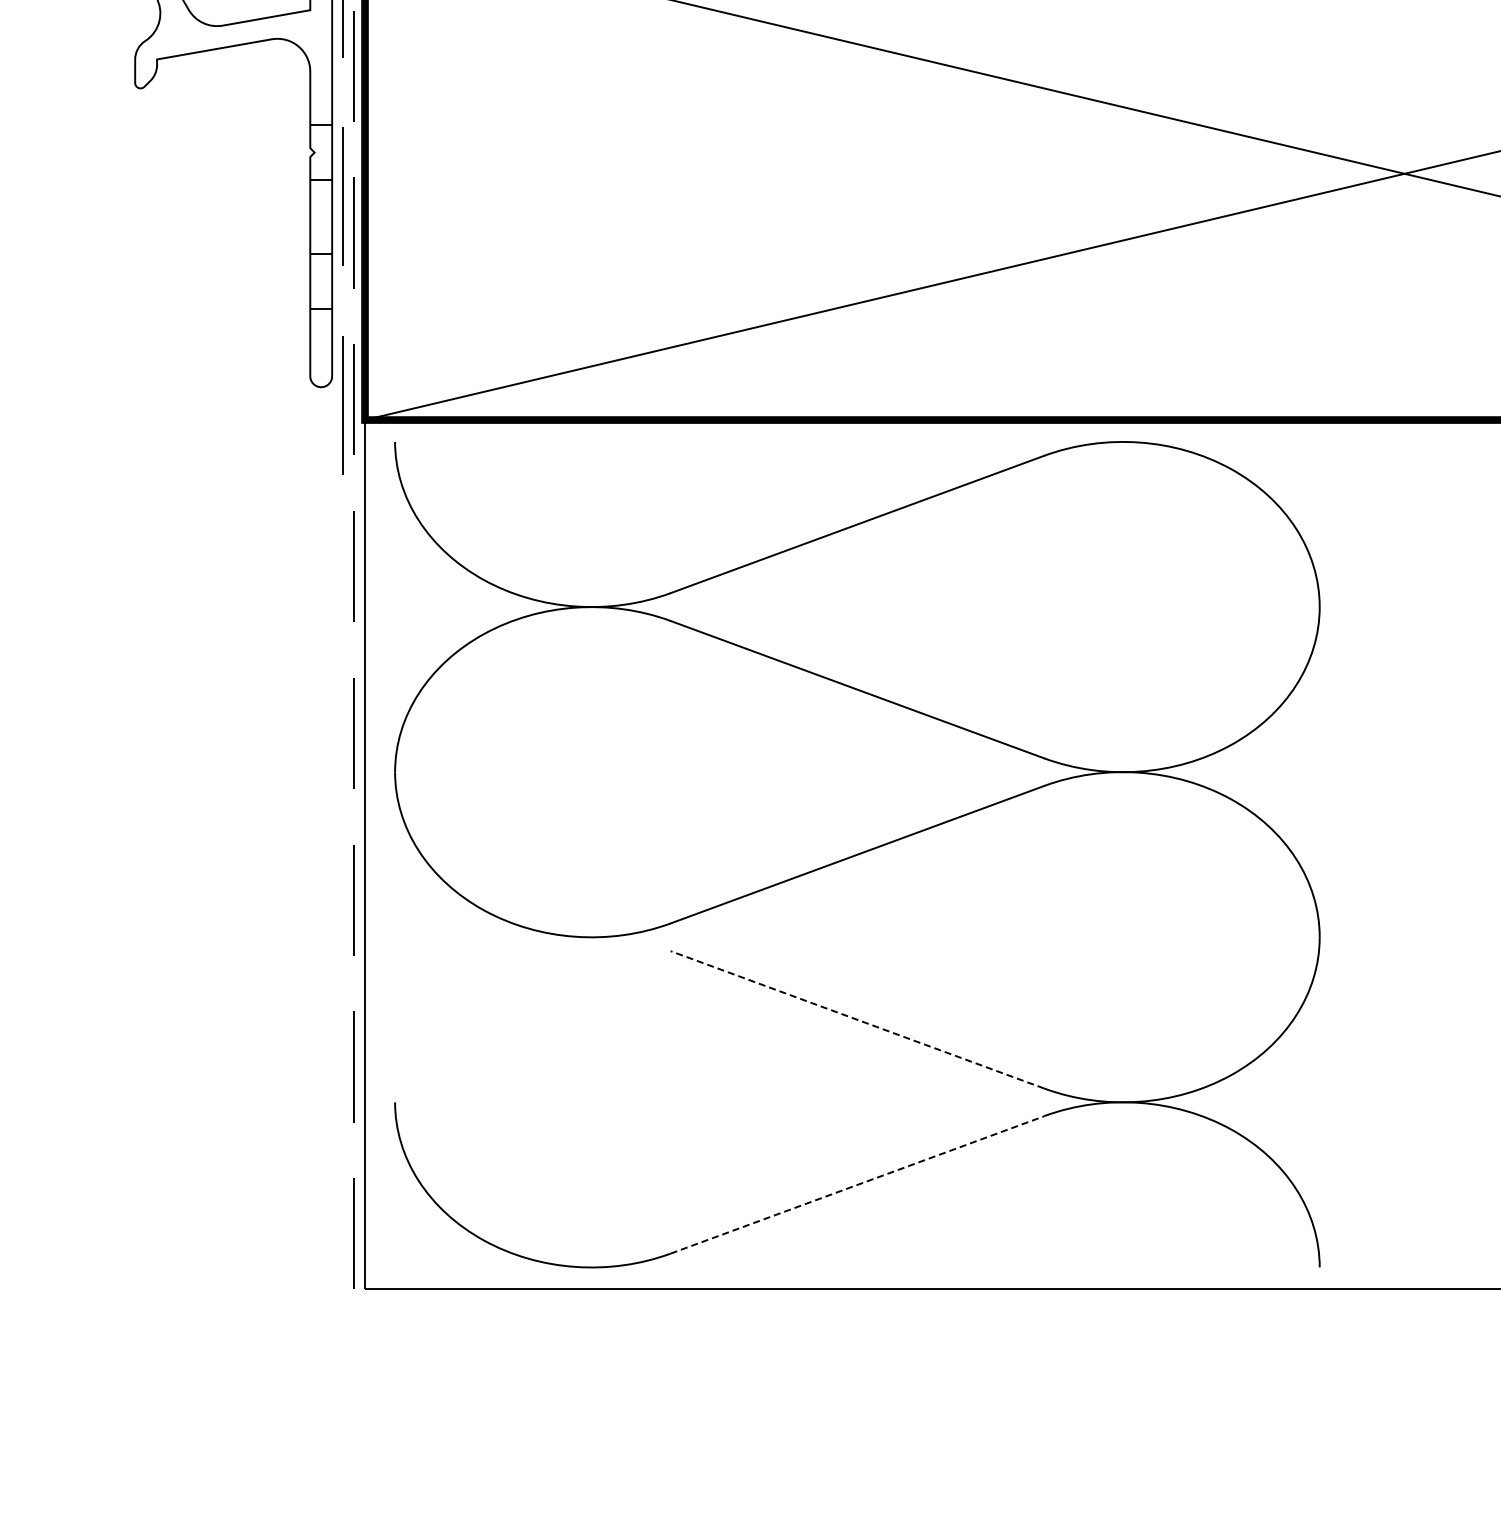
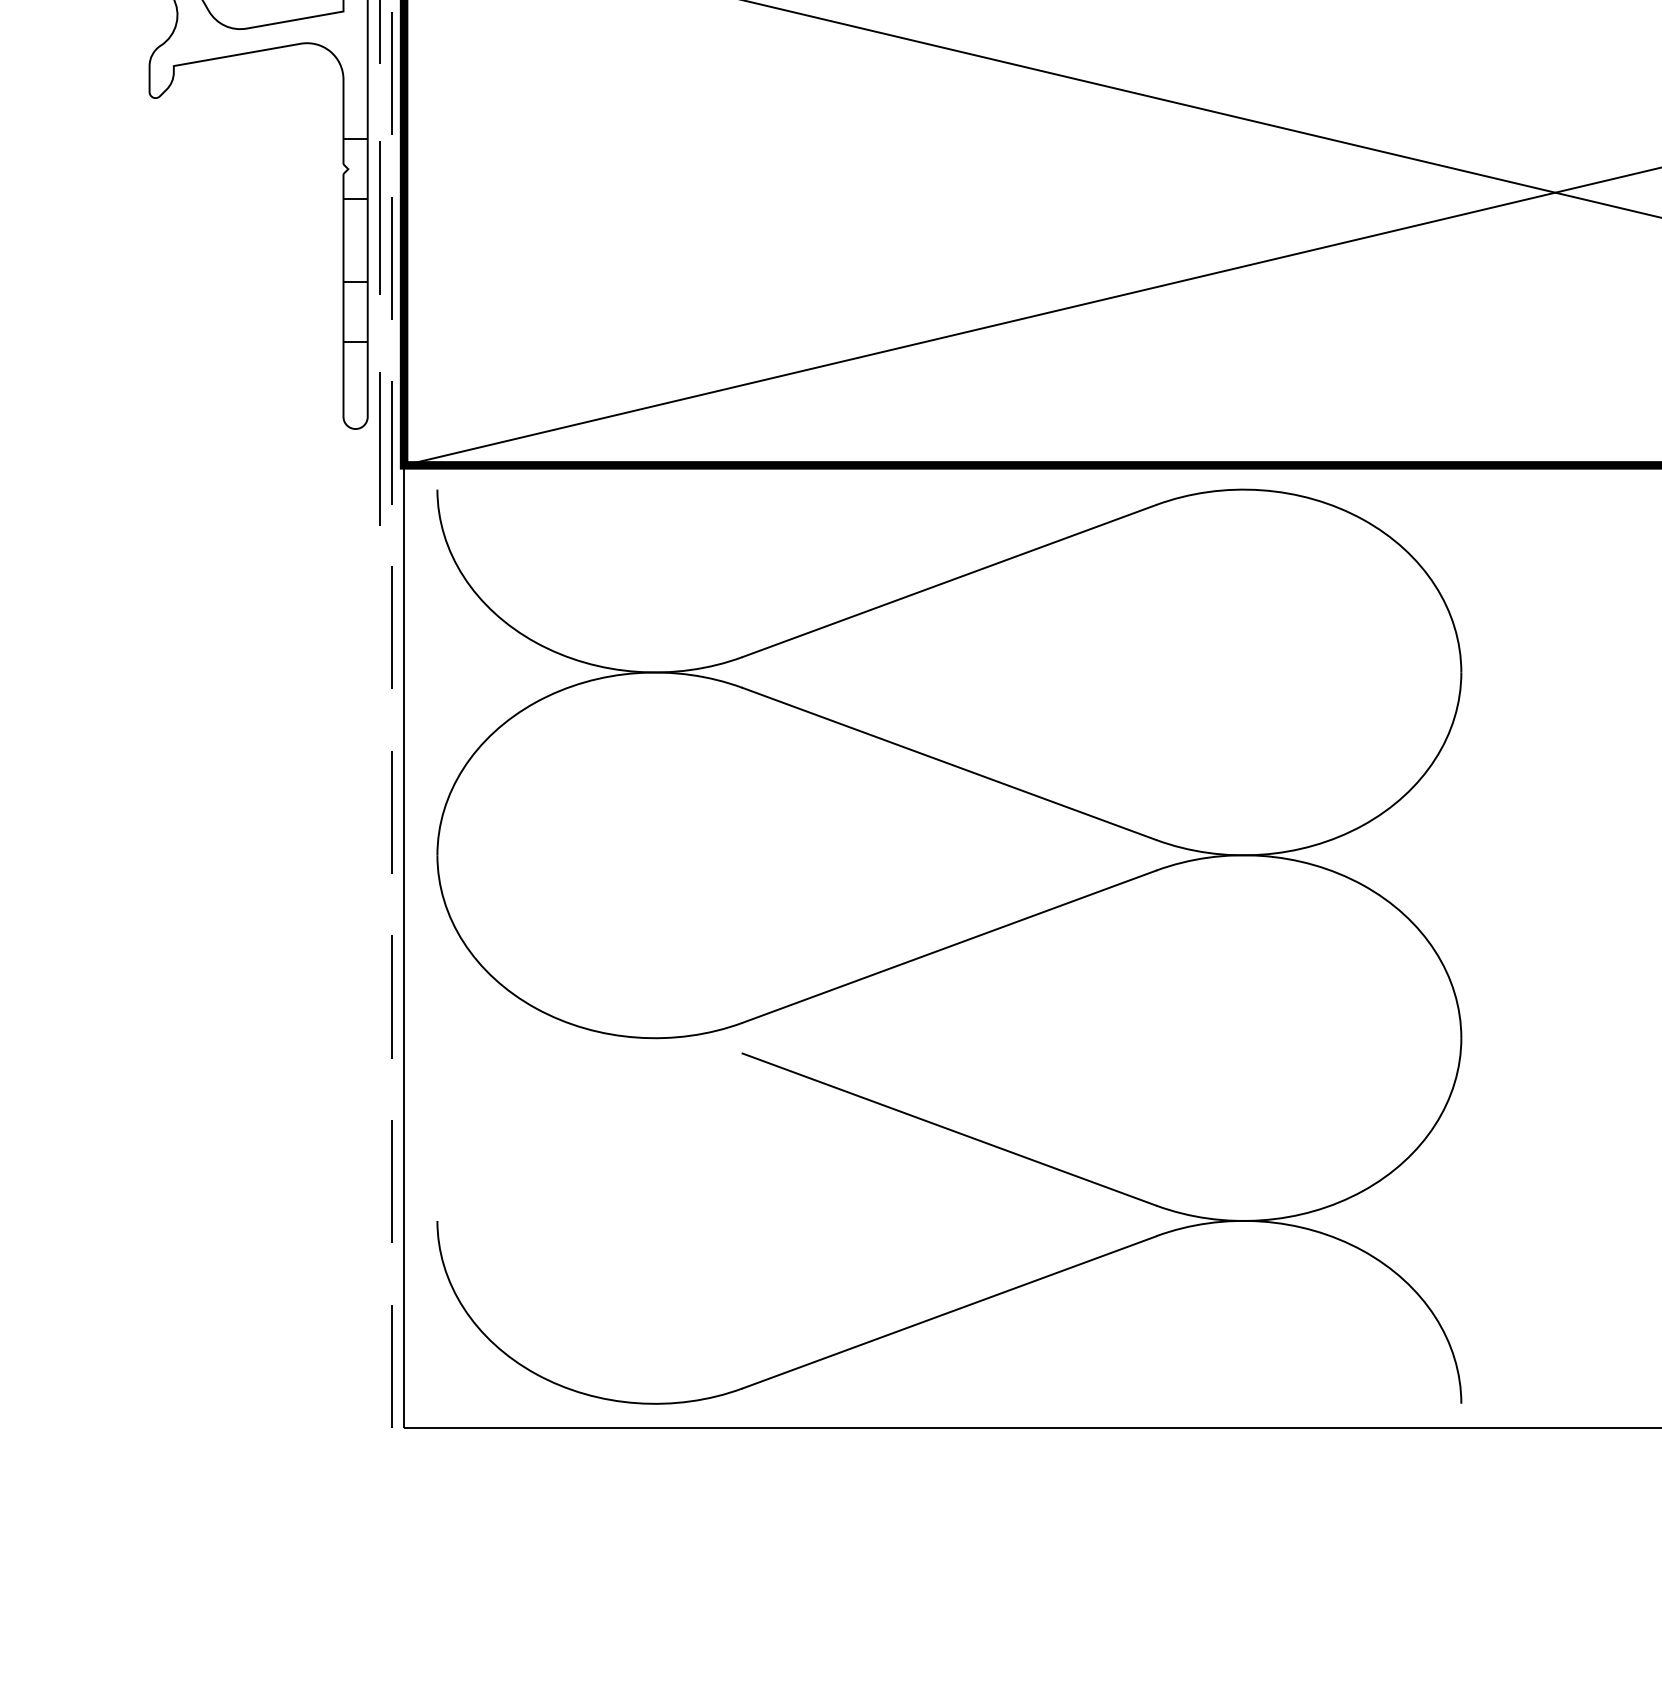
line: (857, 1019) -> (949, 1129), dashed -> solid
line: (857, 1184) -> (949, 1311), dashed -> solid

